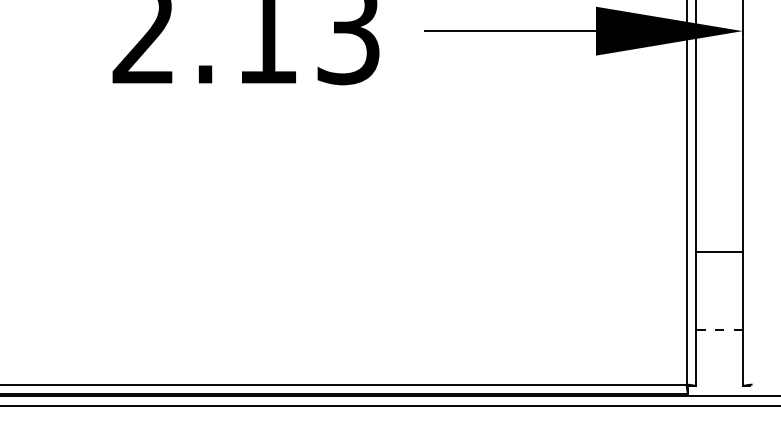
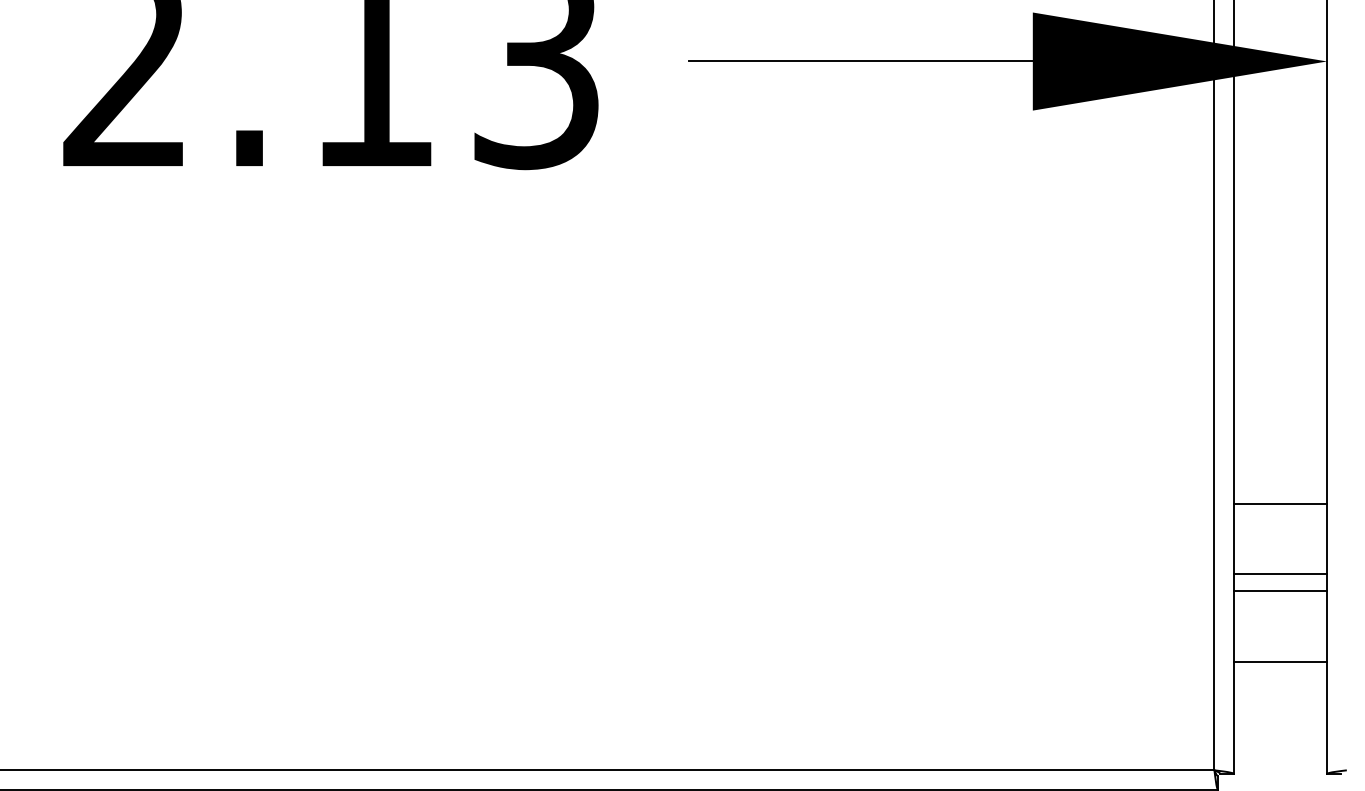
line: (719, 286) -> (1280, 573), added
line: (719, 295) -> (1280, 591), added
line: (720, 330) -> (1282, 661), dashed -> solid

